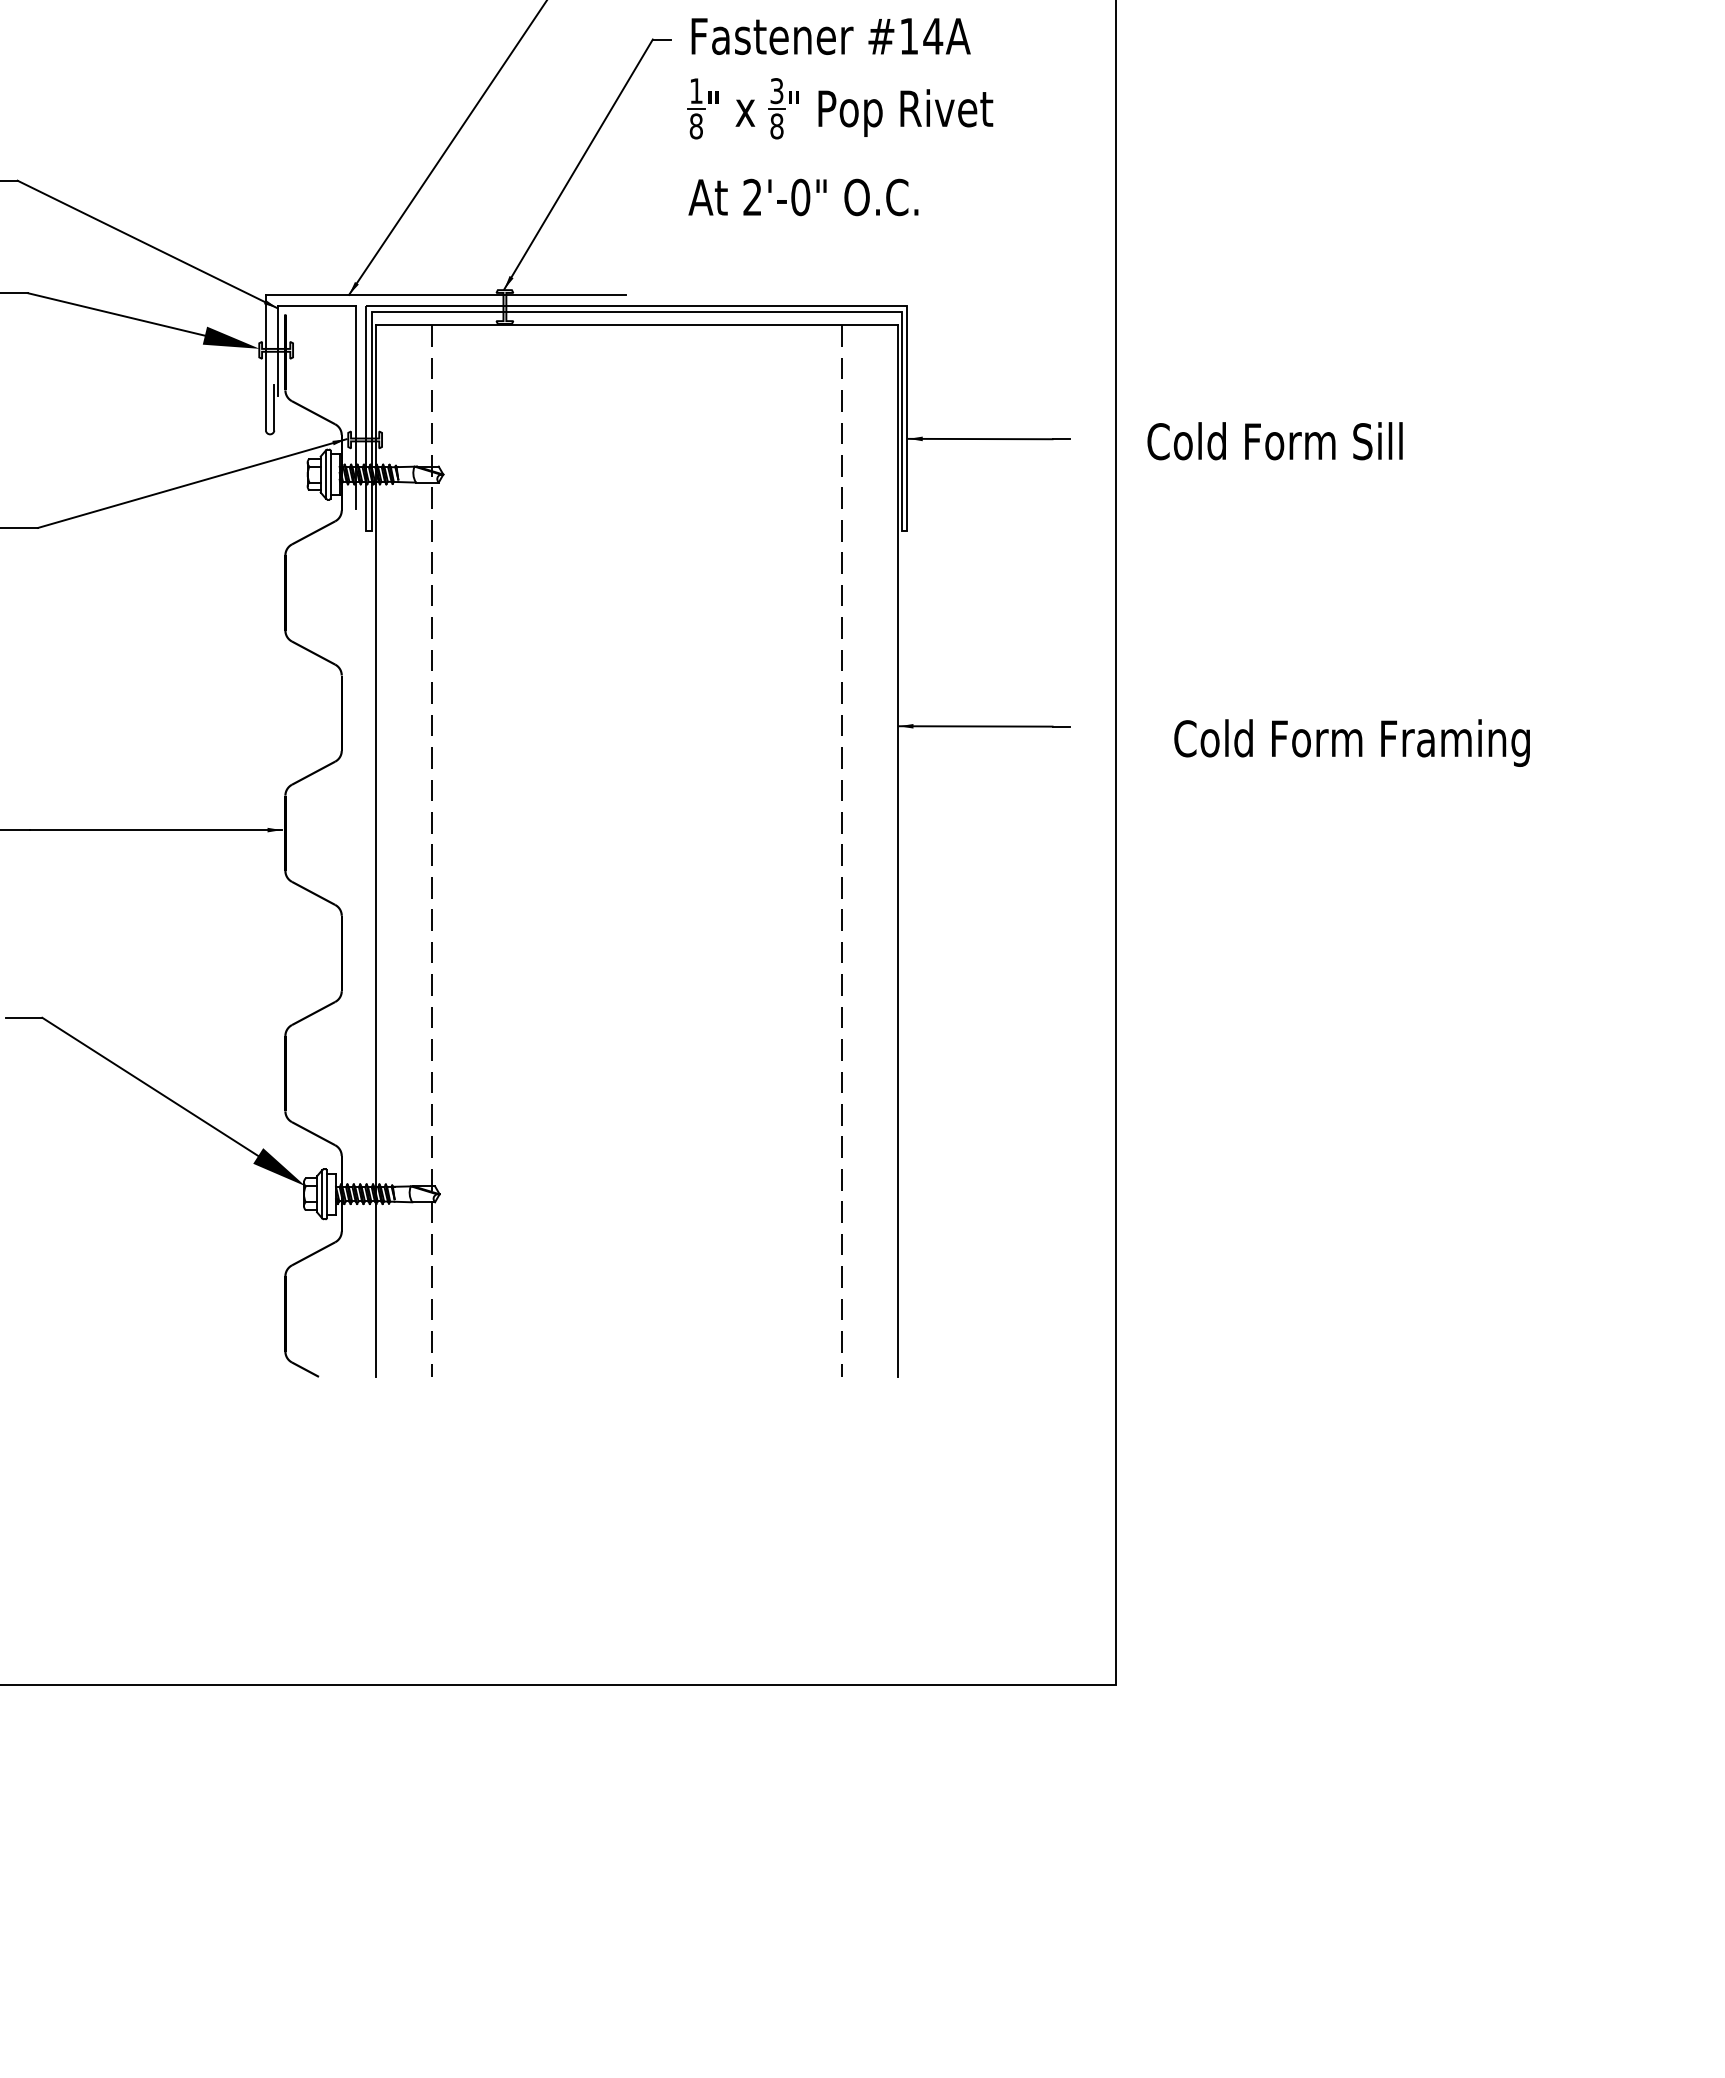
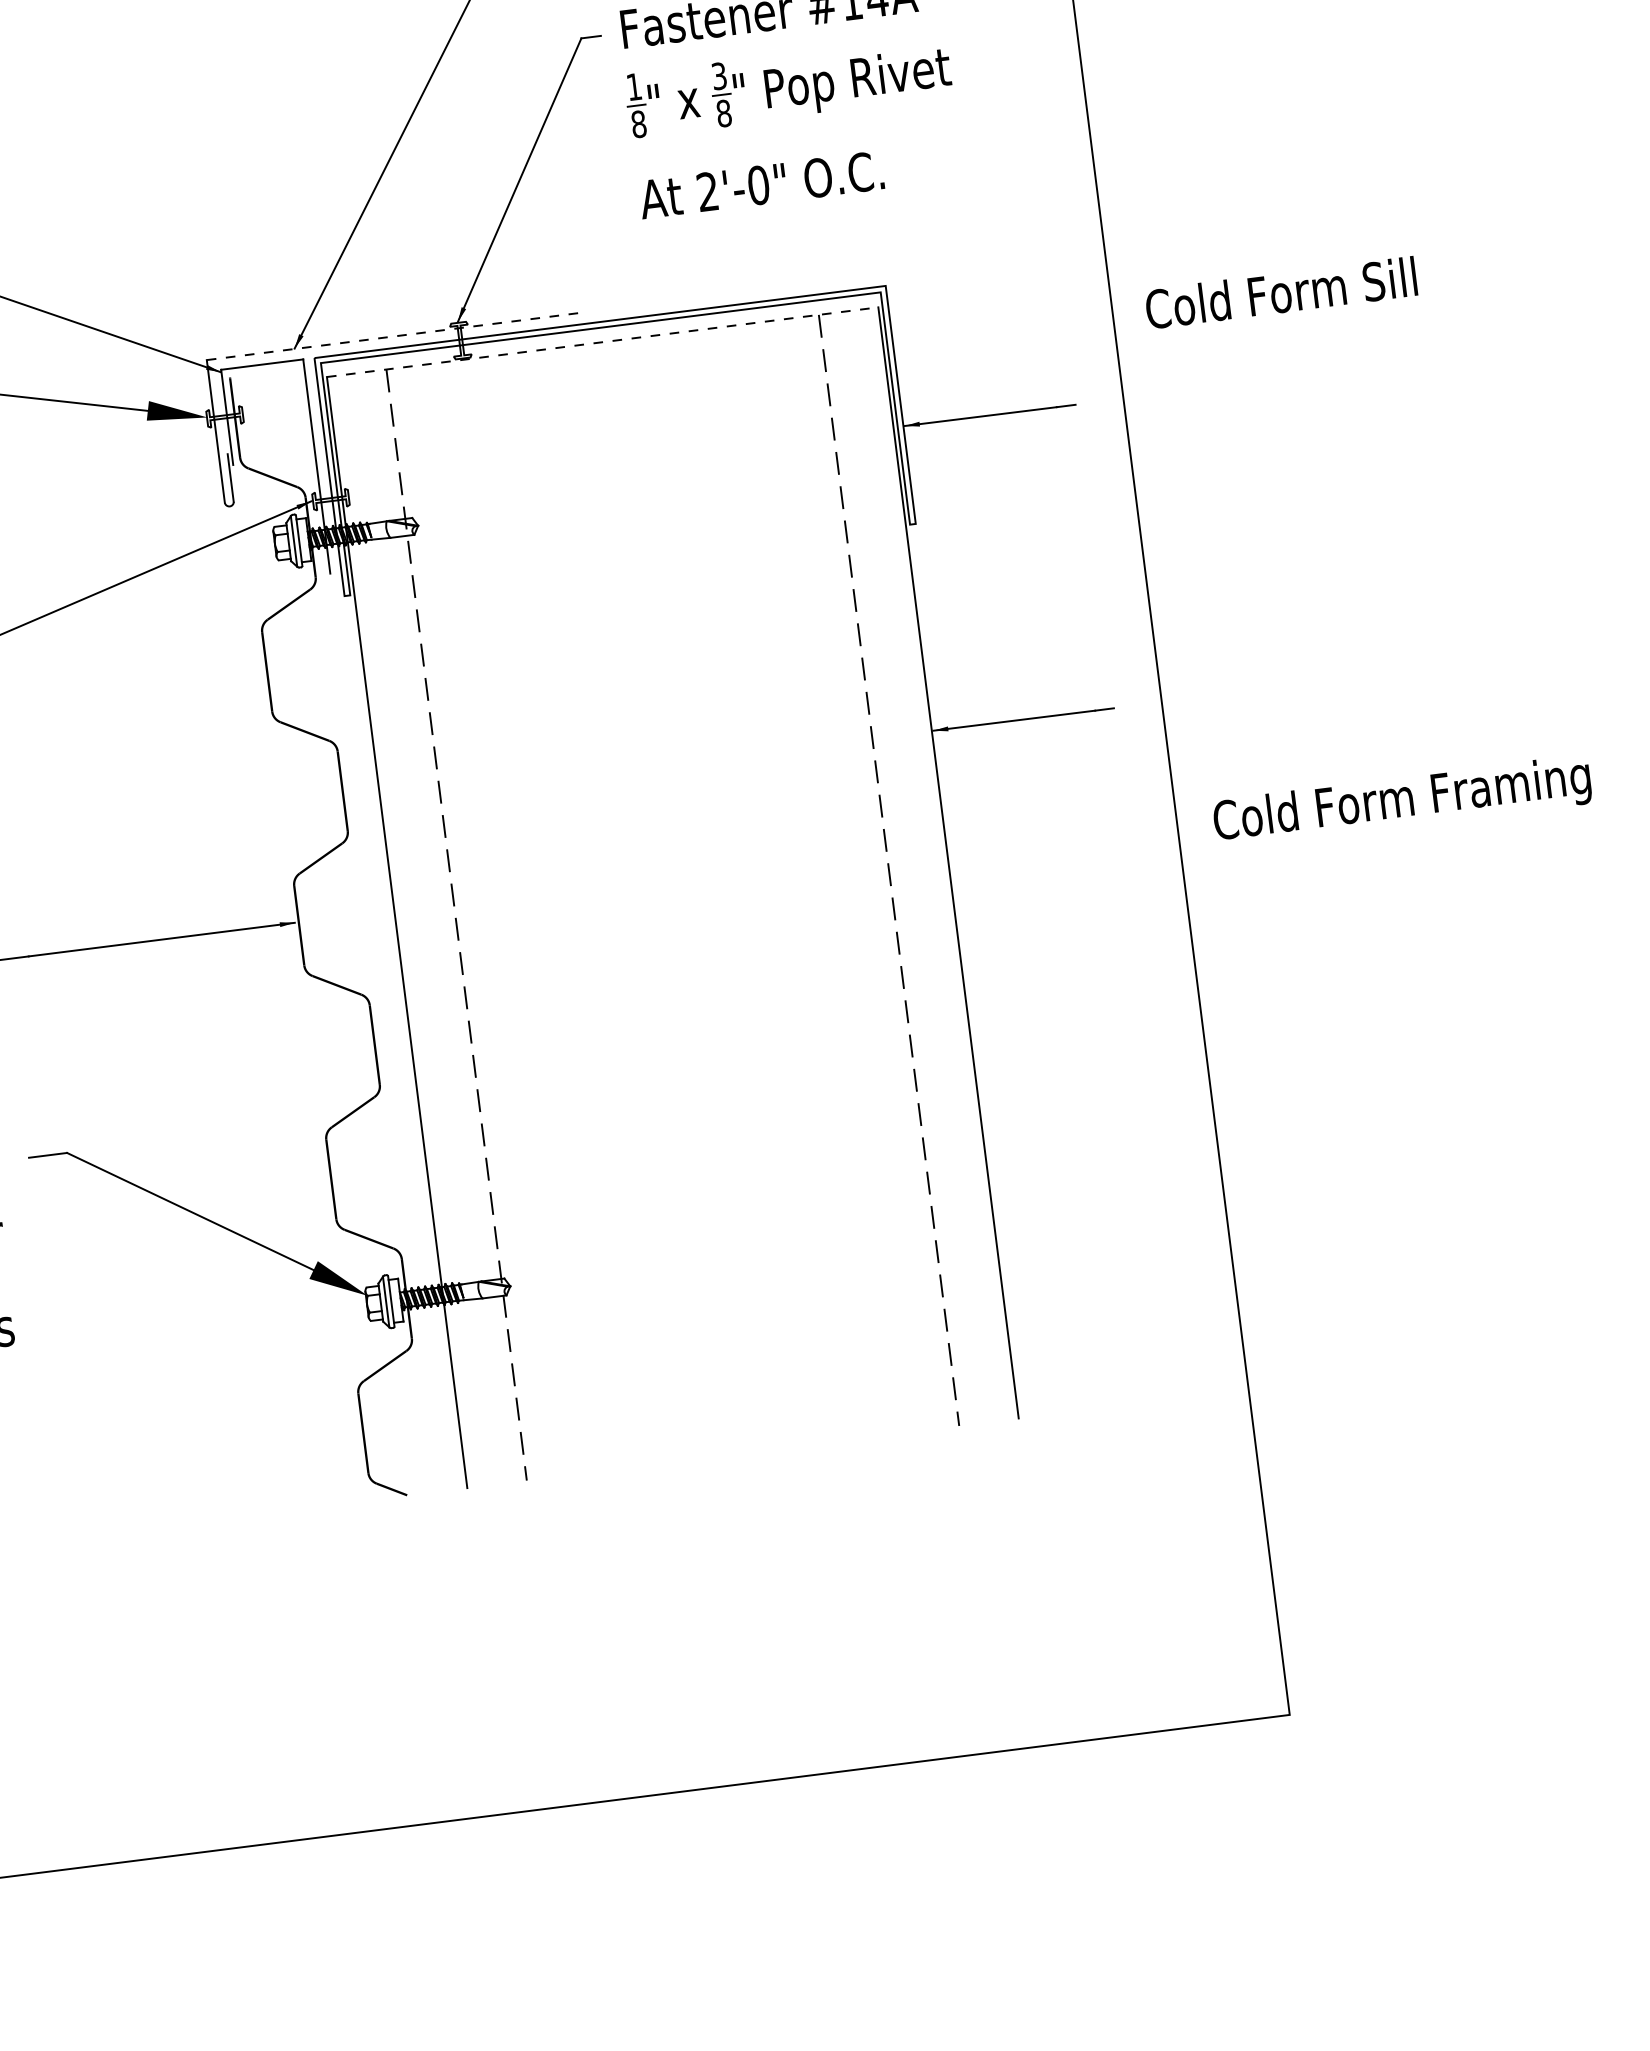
line: (446, 295) -> (397, 336), solid -> dashed
line: (637, 325) -> (603, 342), solid -> dashed
text: (1274, 441) -> (1280, 293), moved
text: (1351, 742) -> (1401, 801), moved

